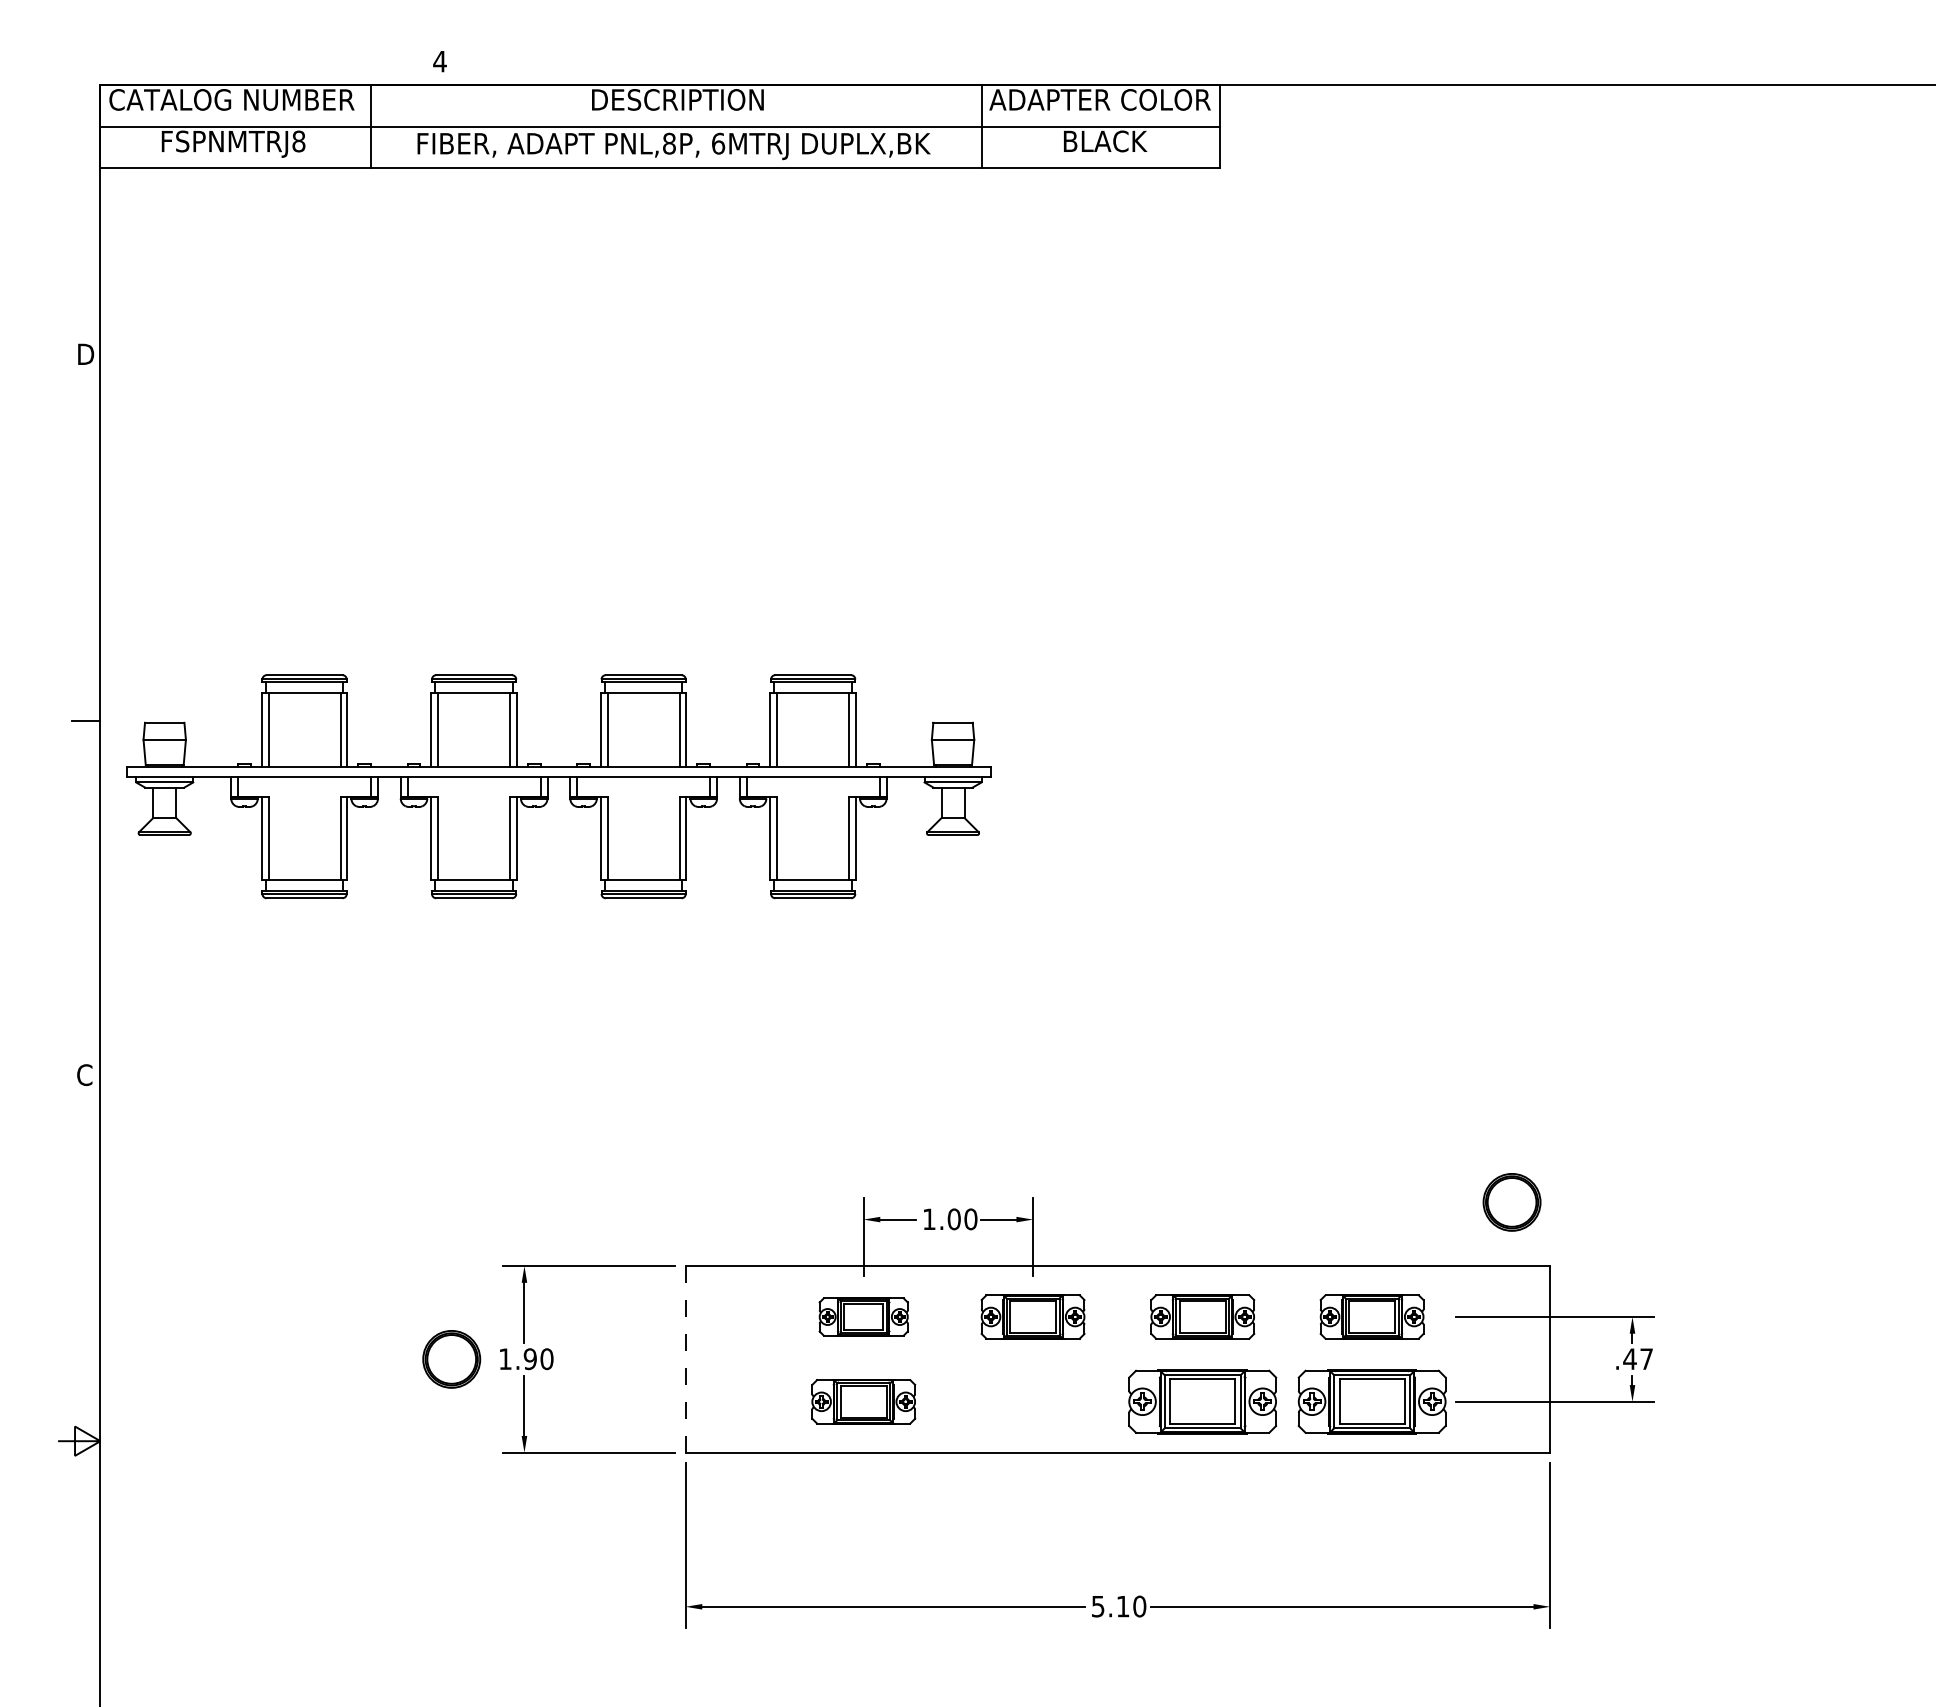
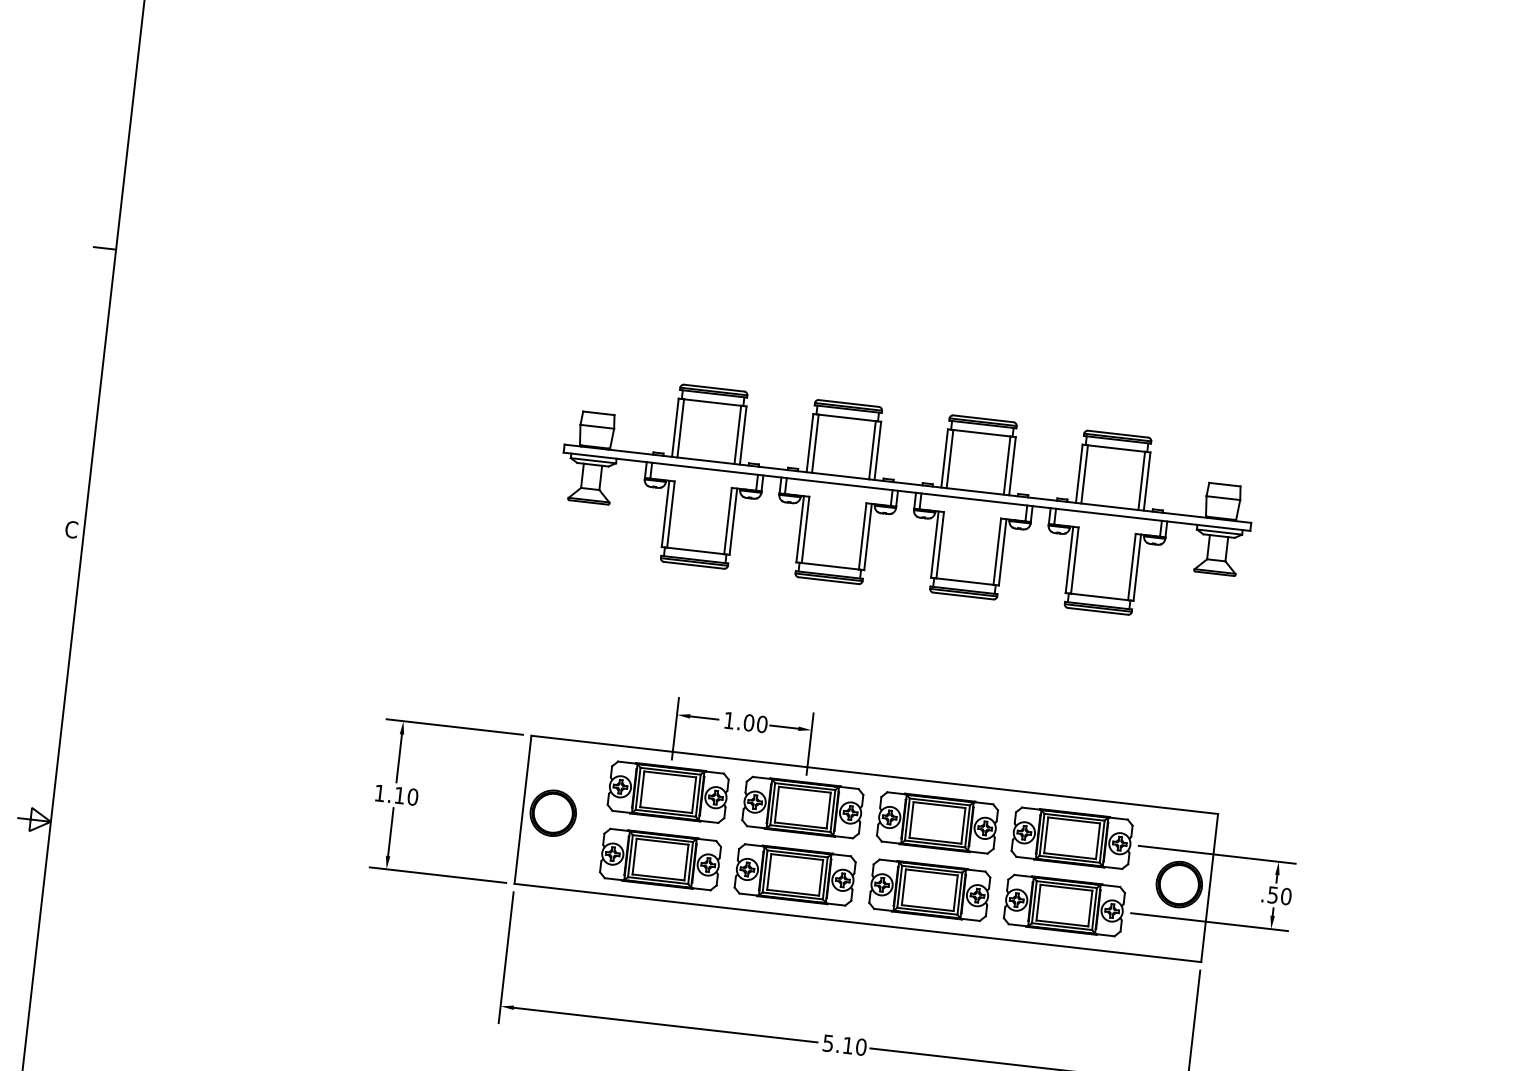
part: (558, 777) -> (906, 492), moved
part: (1511, 1202) -> (1178, 884), moved
part: (863, 1316) -> (668, 791), size x1.67
part: (1032, 1316) -> (802, 807), size x1.43
part: (1202, 1316) -> (937, 822), size x1.43
part: (1371, 1316) -> (1071, 837), size x1.43
part: (451, 1359) -> (553, 813), moved
text: (529, 1359) -> (399, 795), 1.90 -> 1.10
line: (685, 1359) -> (522, 809), dashed -> solid
text: (1638, 1359) -> (1279, 896), .47 -> .50
part: (863, 1401) -> (660, 859), size x1.43
part: (1032, 1401) -> (794, 874), added

